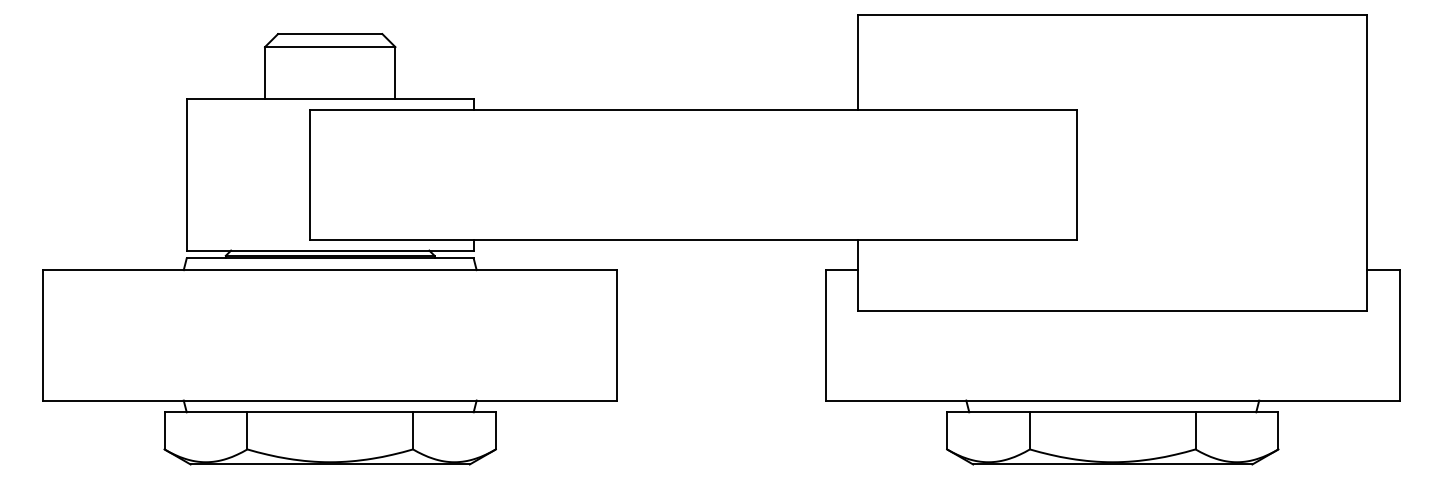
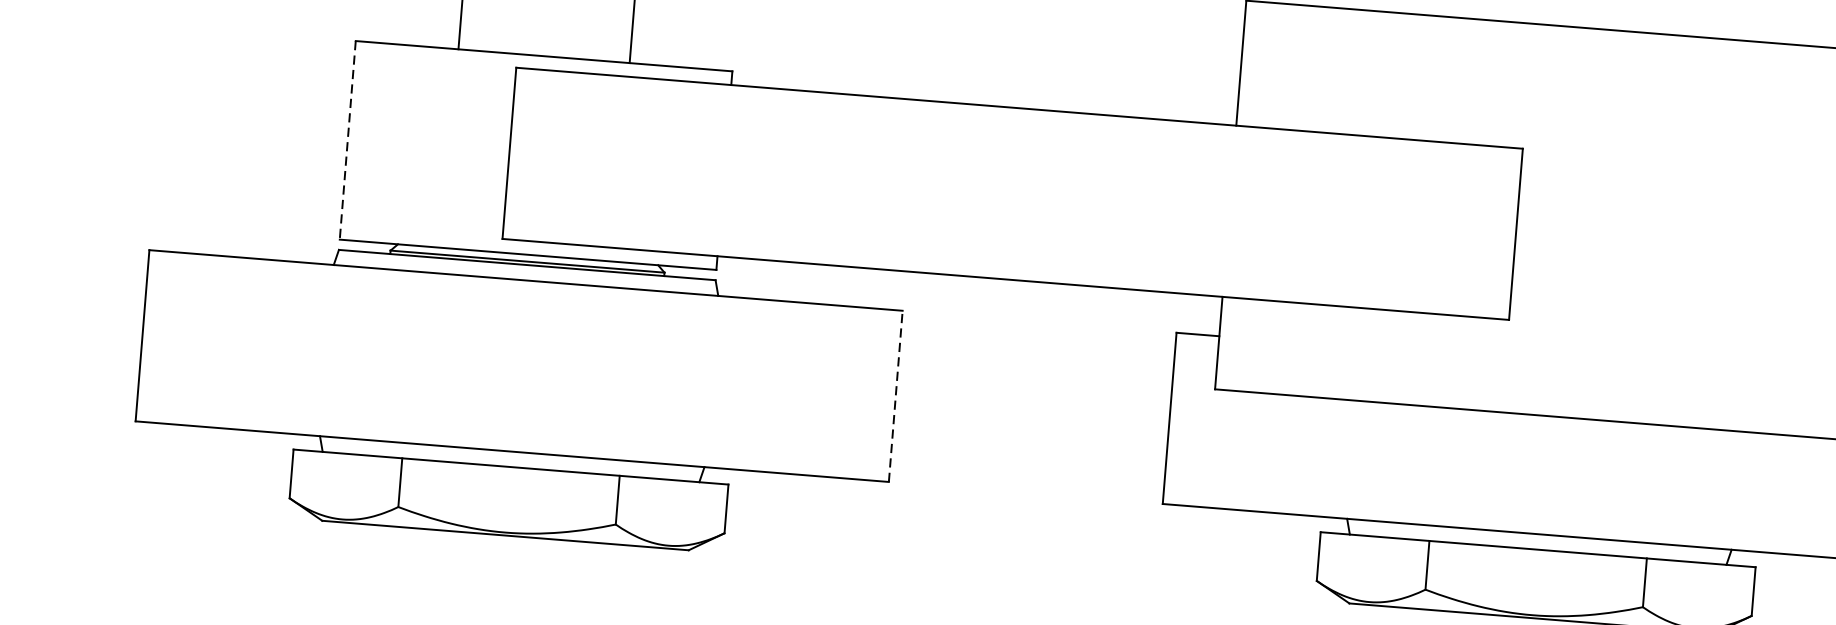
line: (186, 174) -> (347, 139), solid -> dashed
line: (617, 334) -> (896, 395), solid -> dashed

